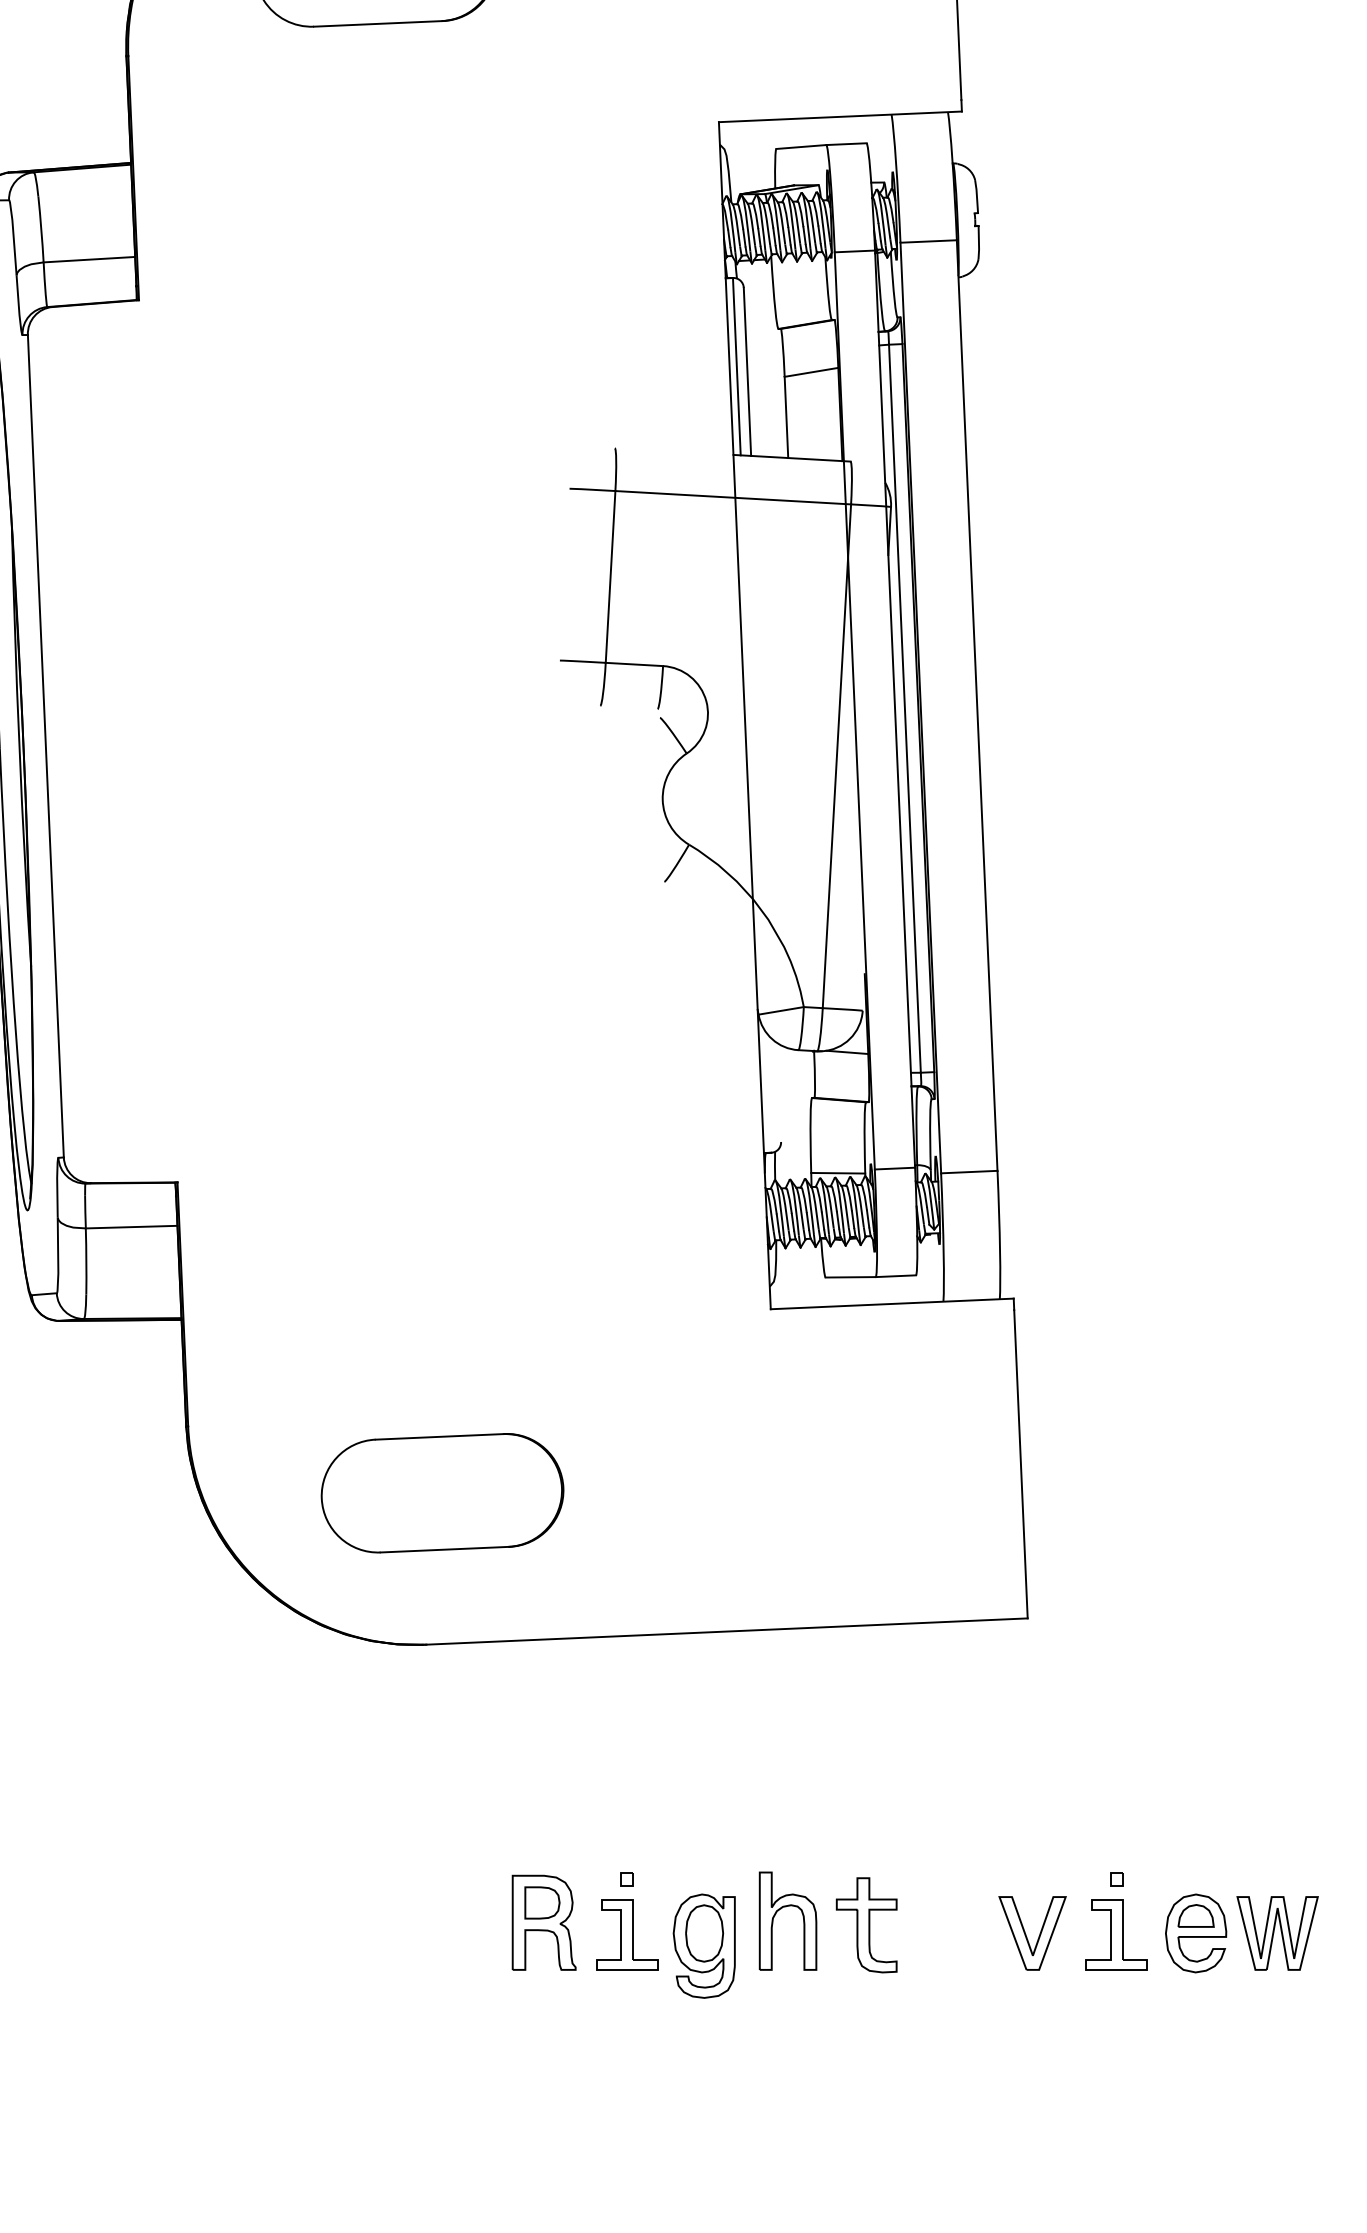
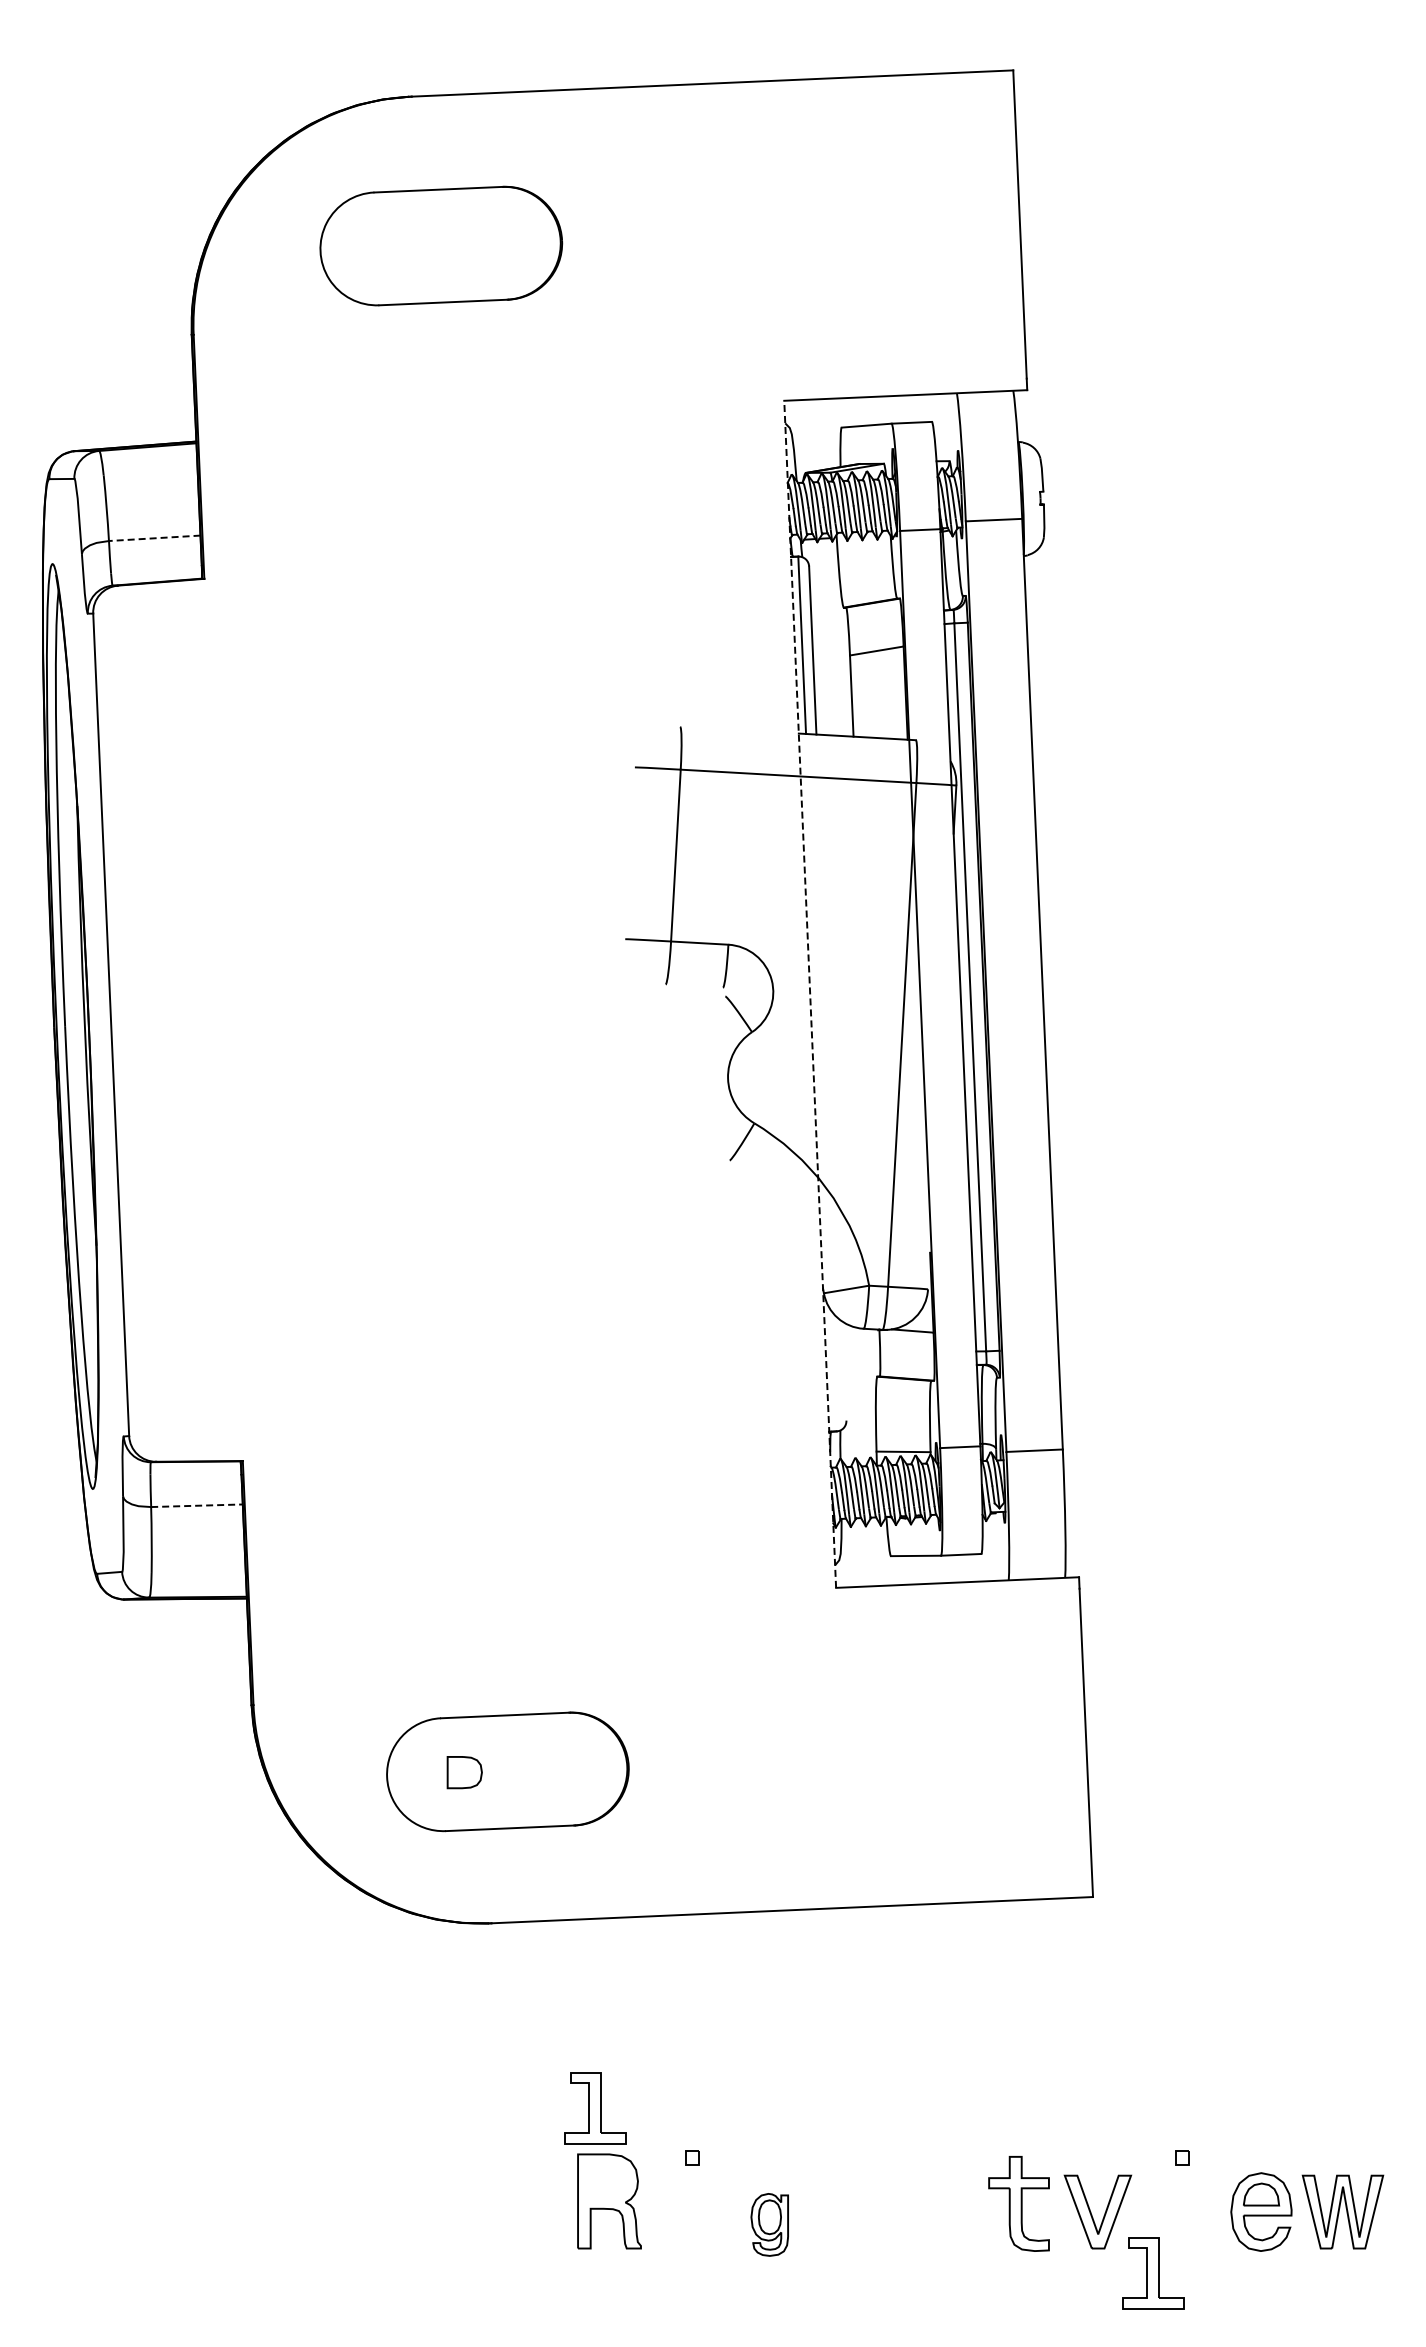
line: (89, 259) -> (154, 538), solid -> dashed
line: (745, 714) -> (810, 993), solid -> dashed
line: (131, 1226) -> (196, 1505), solid -> dashed
part: (542, 1902) -> (464, 1772), moved
part: (782, 1908) -> (847, 2187), removed
part: (866, 1924) -> (1018, 2203), moved
part: (627, 1934) -> (595, 2108), moved
part: (1117, 1934) -> (1153, 2273), moved
part: (704, 1945) -> (769, 2224), size x0.6

